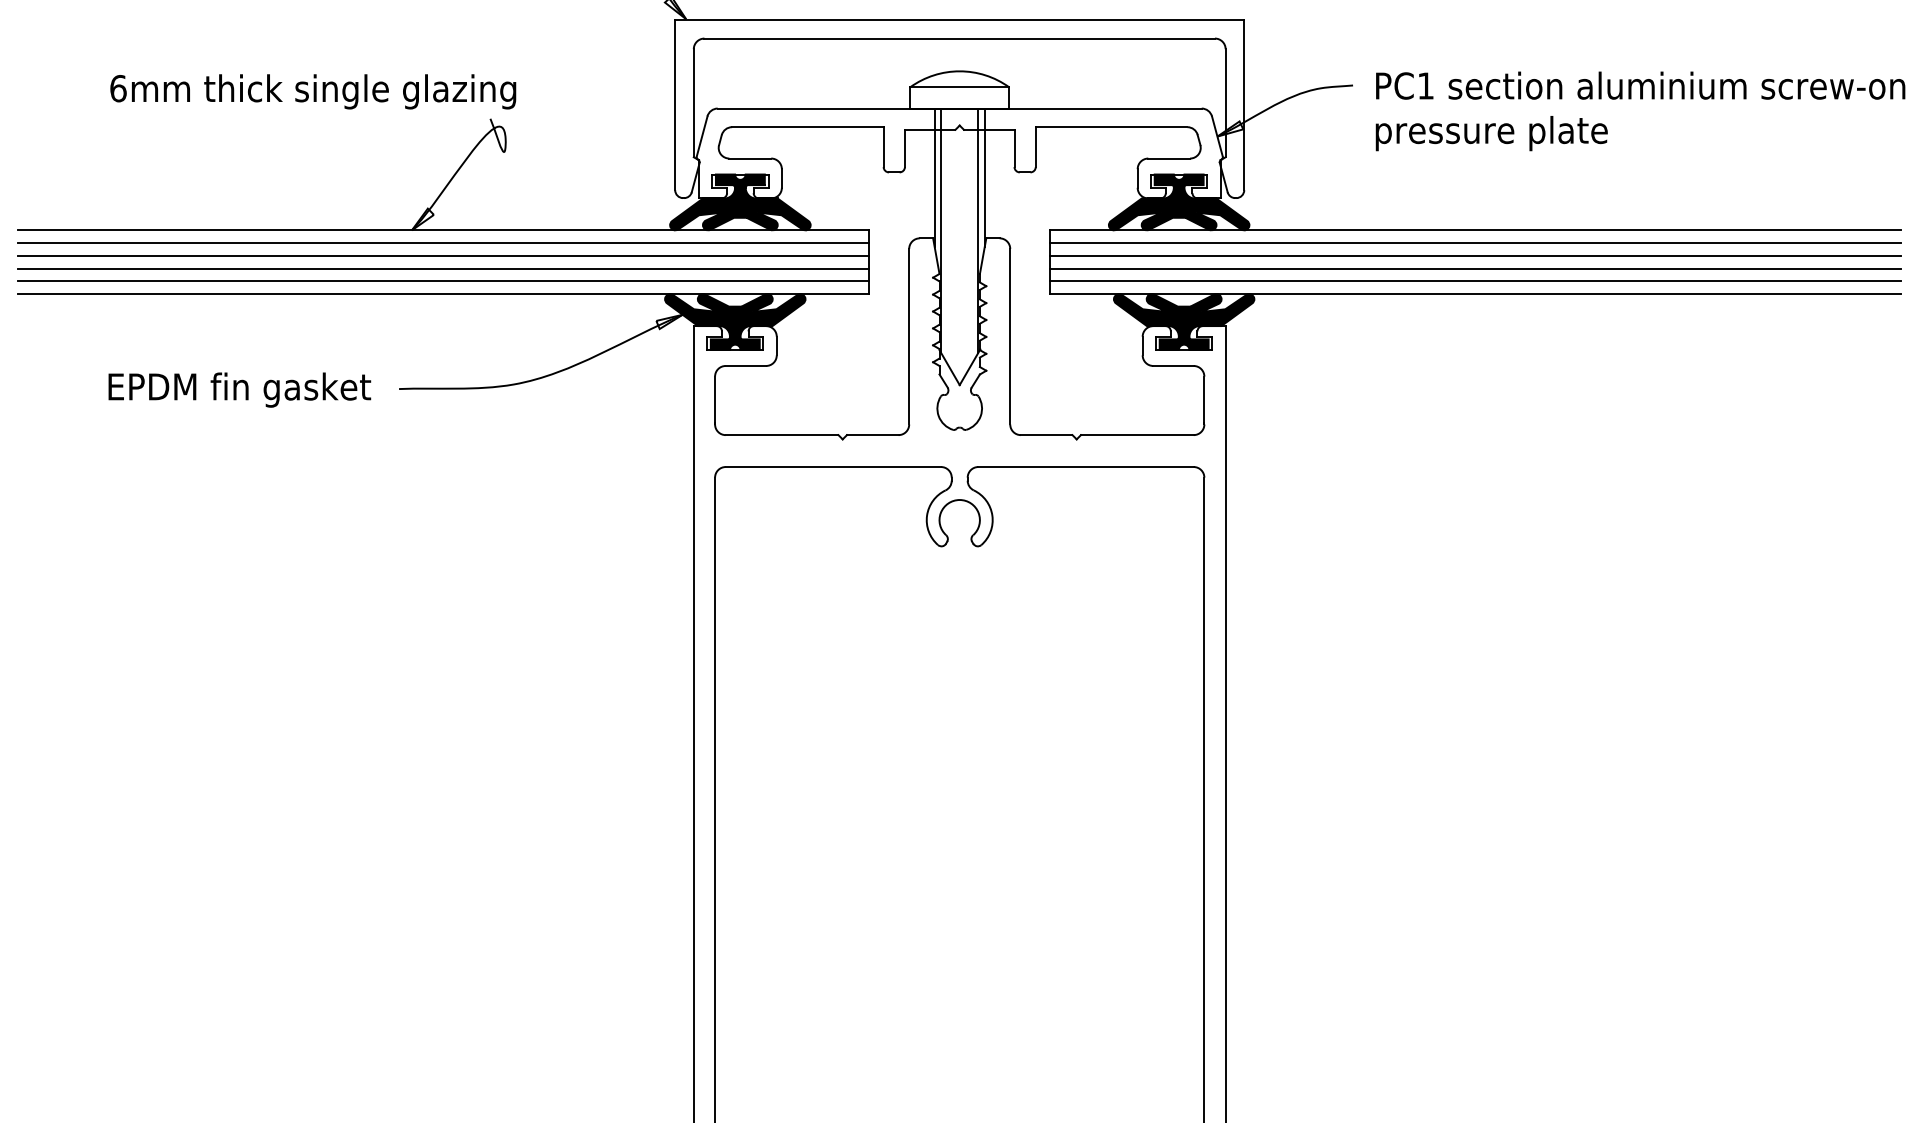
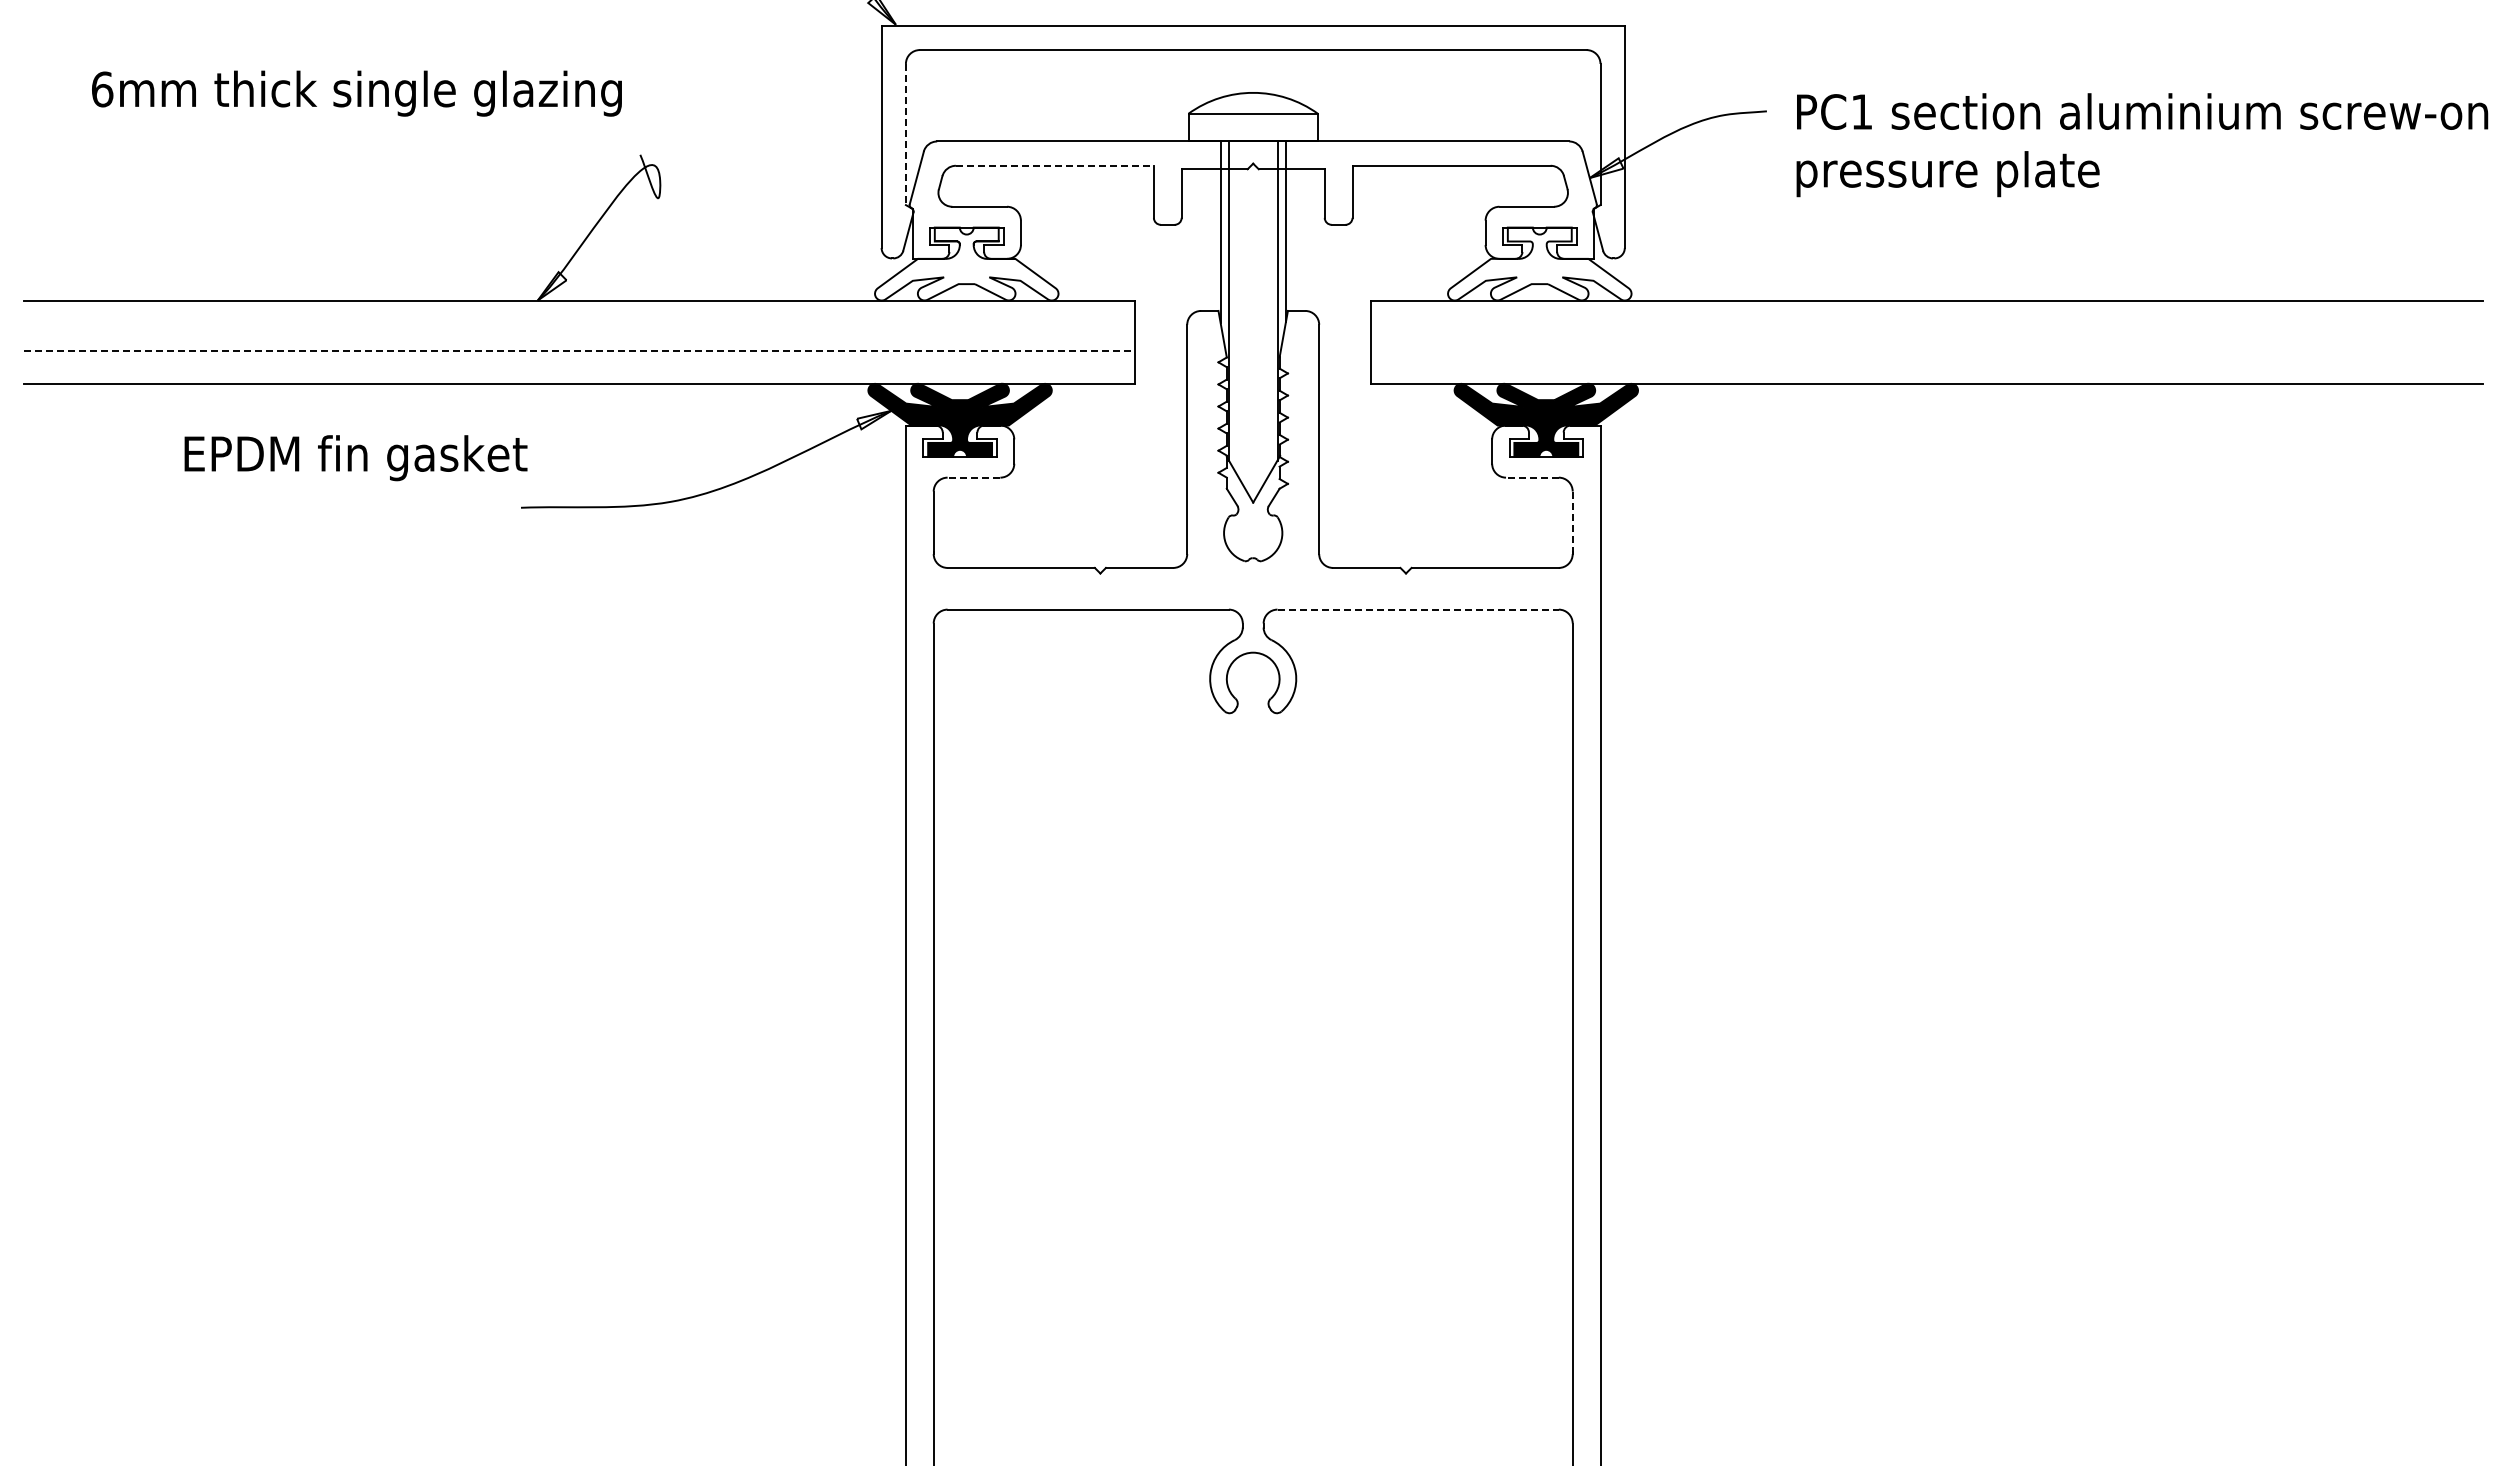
text: (312, 91) -> (356, 93), moved
line: (693, 103) -> (905, 134), solid -> dashed
line: (807, 126) -> (1054, 165), solid -> dashed
fill: (740, 202) -> (966, 263), removed
fill: (1178, 202) -> (1539, 263), removed
line: (443, 243) -> (579, 317), removed
line: (1475, 243) -> (1926, 317), removed
line: (443, 255) -> (579, 333), removed
line: (1475, 255) -> (1926, 333), removed
line: (443, 268) -> (579, 350), solid -> dashed
line: (1475, 268) -> (1926, 350), removed
line: (443, 281) -> (579, 367), removed
line: (1475, 281) -> (1926, 367), removed
line: (745, 365) -> (973, 477), solid -> dashed
line: (1172, 365) -> (1531, 477), solid -> dashed
text: (239, 390) -> (355, 458), moved
line: (1204, 400) -> (1572, 522), solid -> dashed
line: (1086, 466) -> (1418, 609), solid -> dashed

